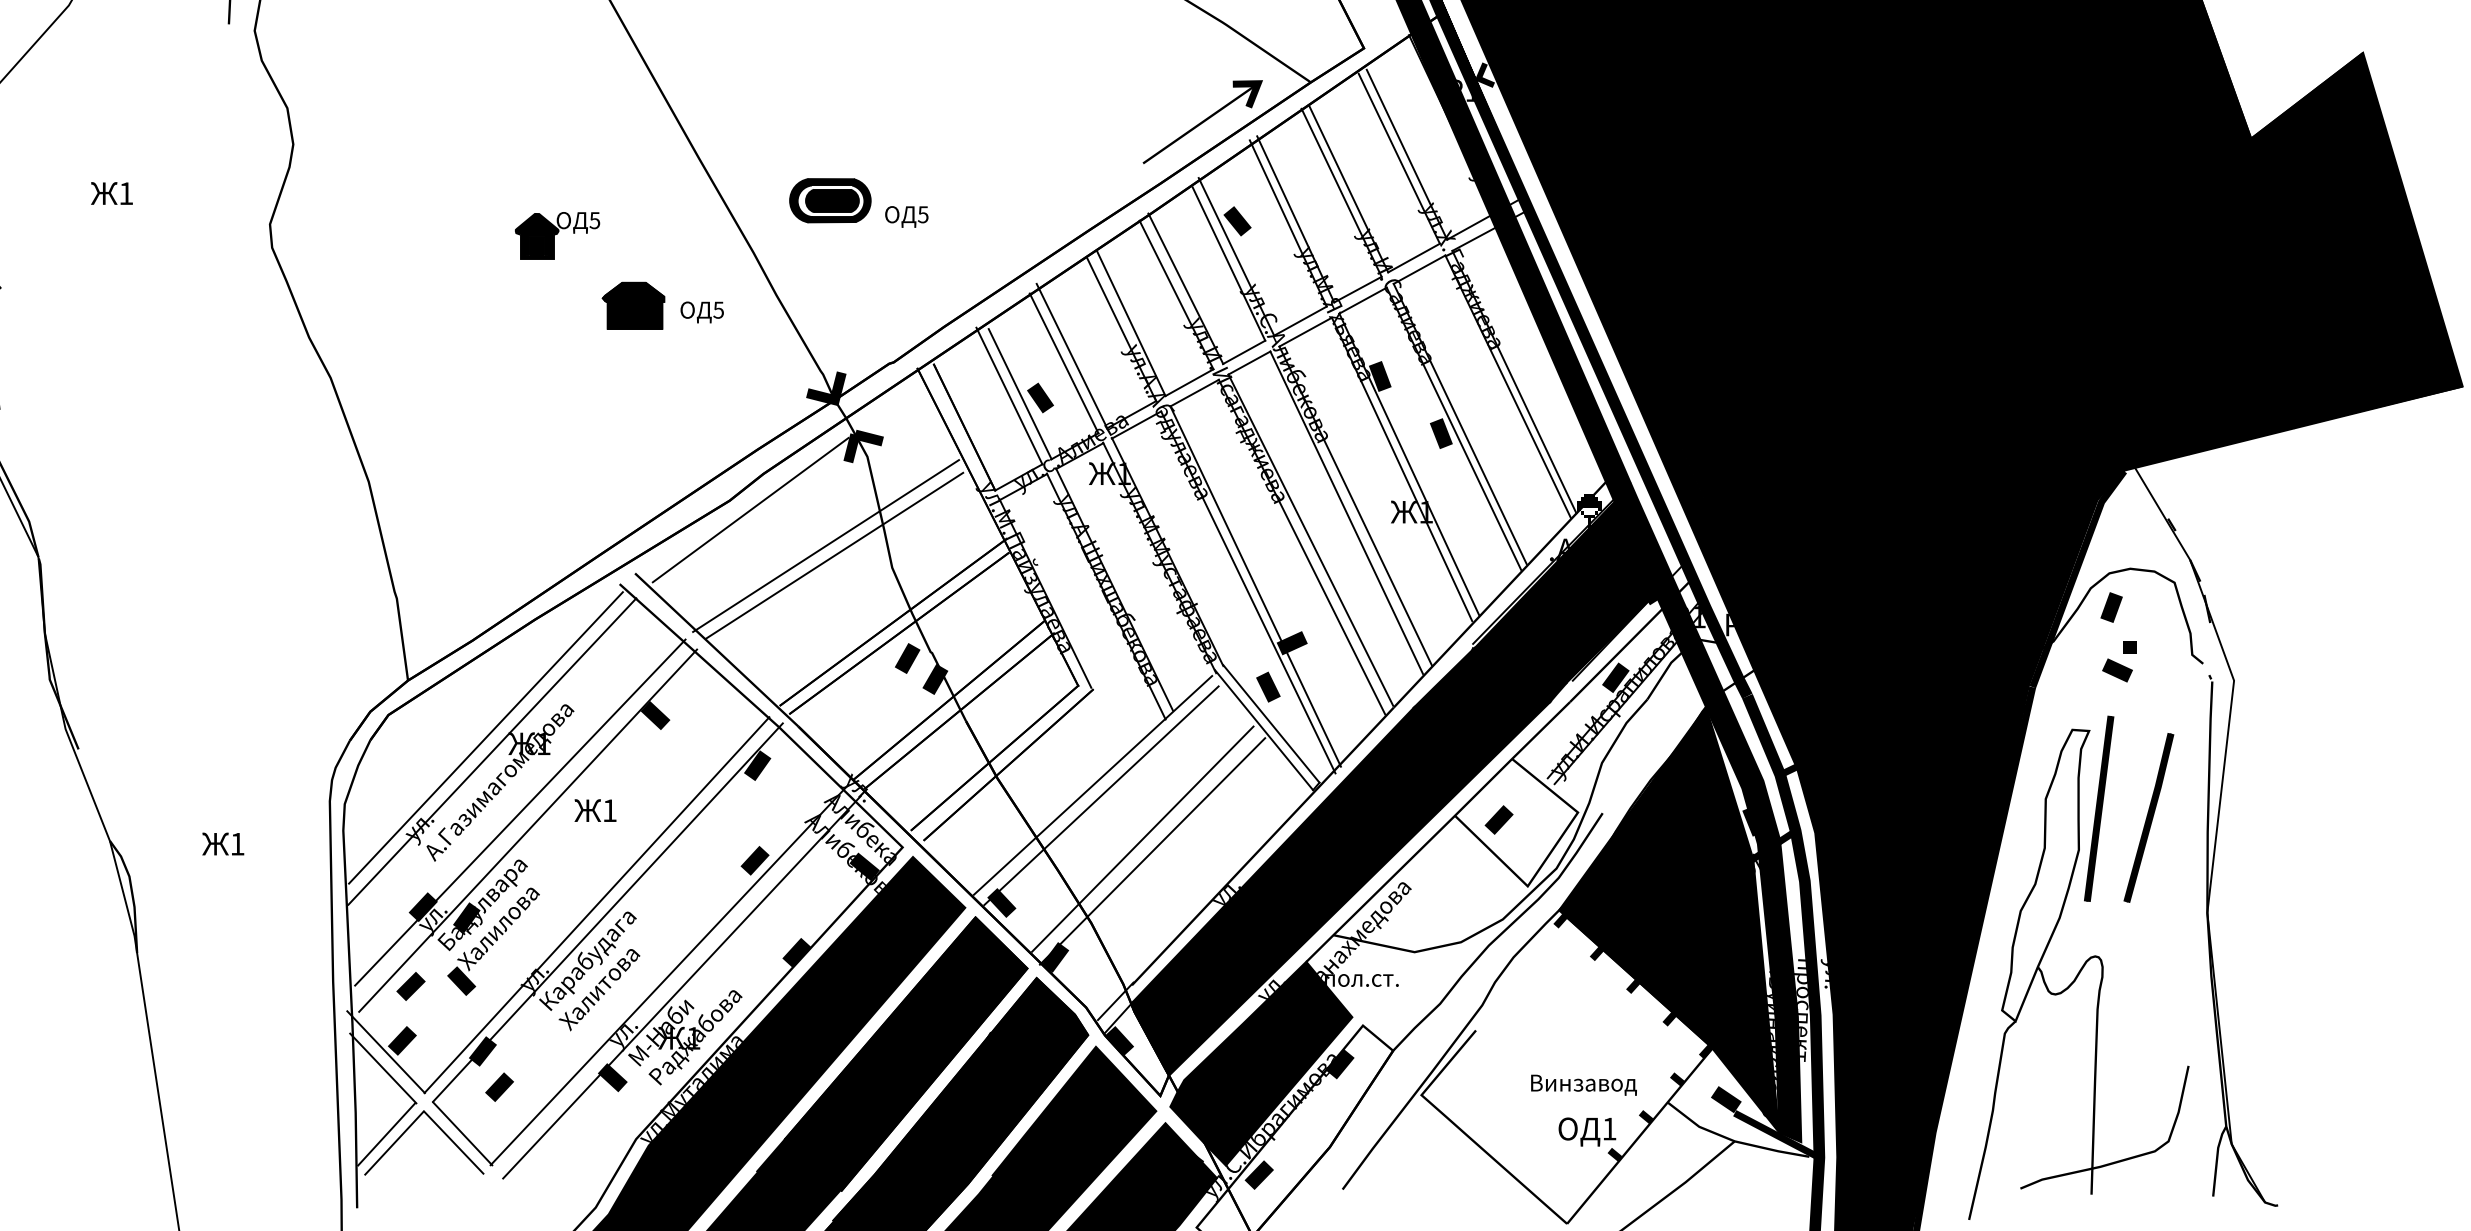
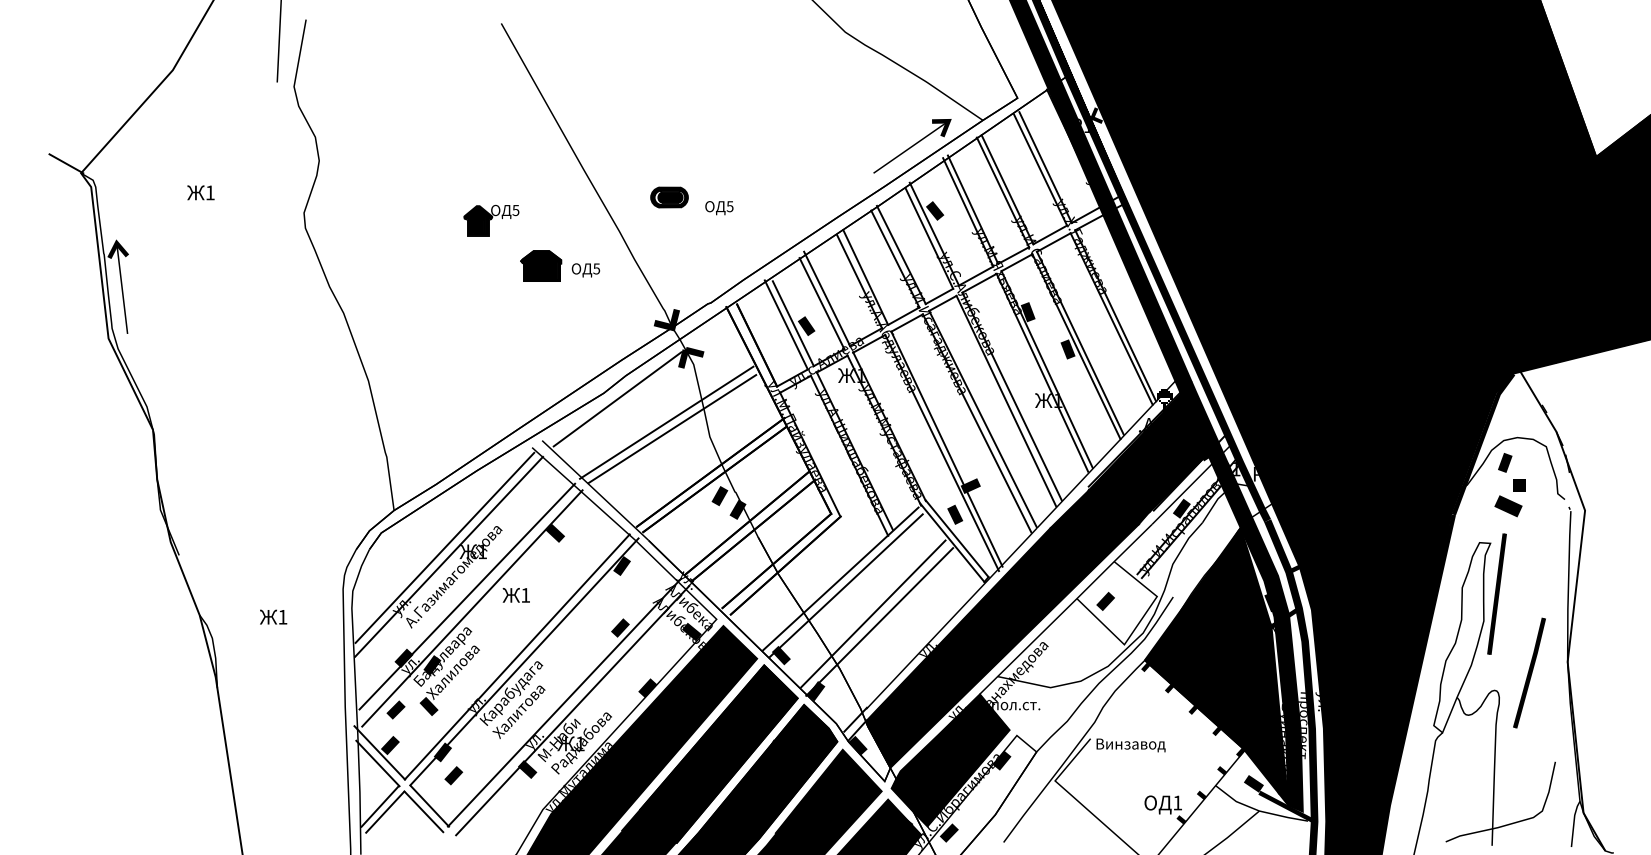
part: (830, 200) -> (669, 197), size x0.7
part: (2119, 660) -> (1510, 497), size x1.4
part: (2148, 817) -> (1529, 672), moved
text: (1583, 1085) -> (1130, 745), moved

